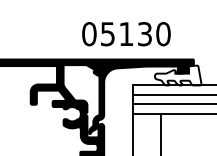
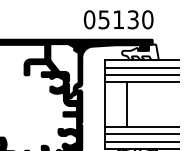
text: (126, 33) -> (118, 19), moved

